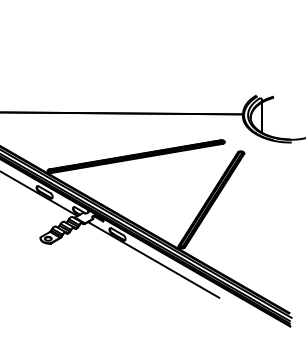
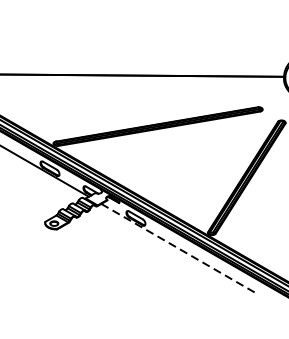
line: (153, 259) -> (178, 248), solid -> dashed

